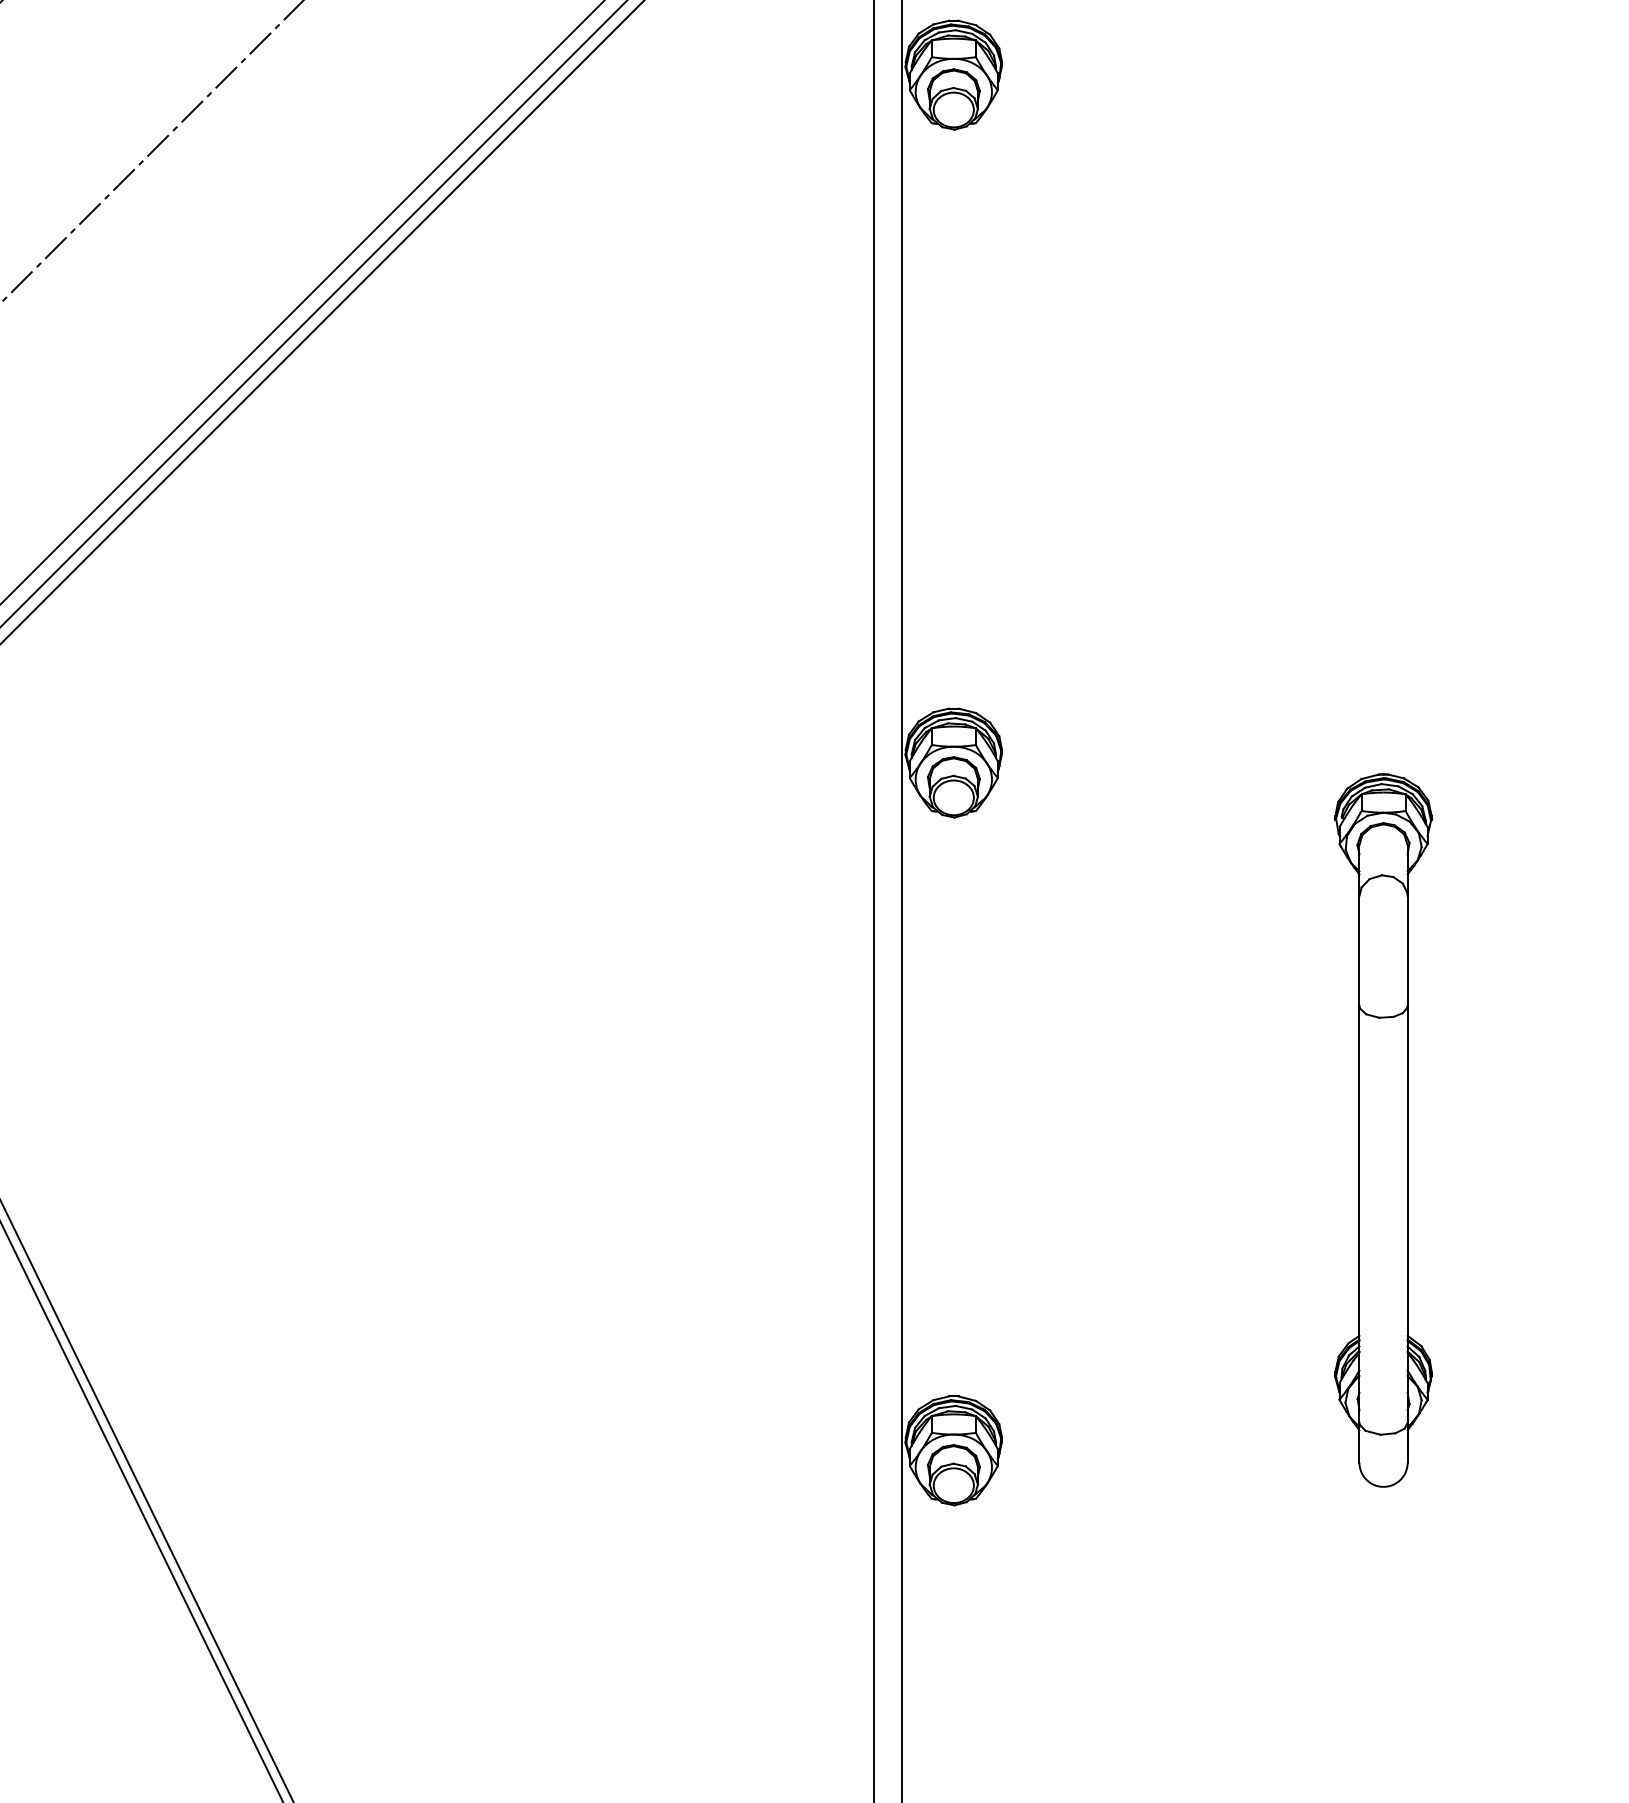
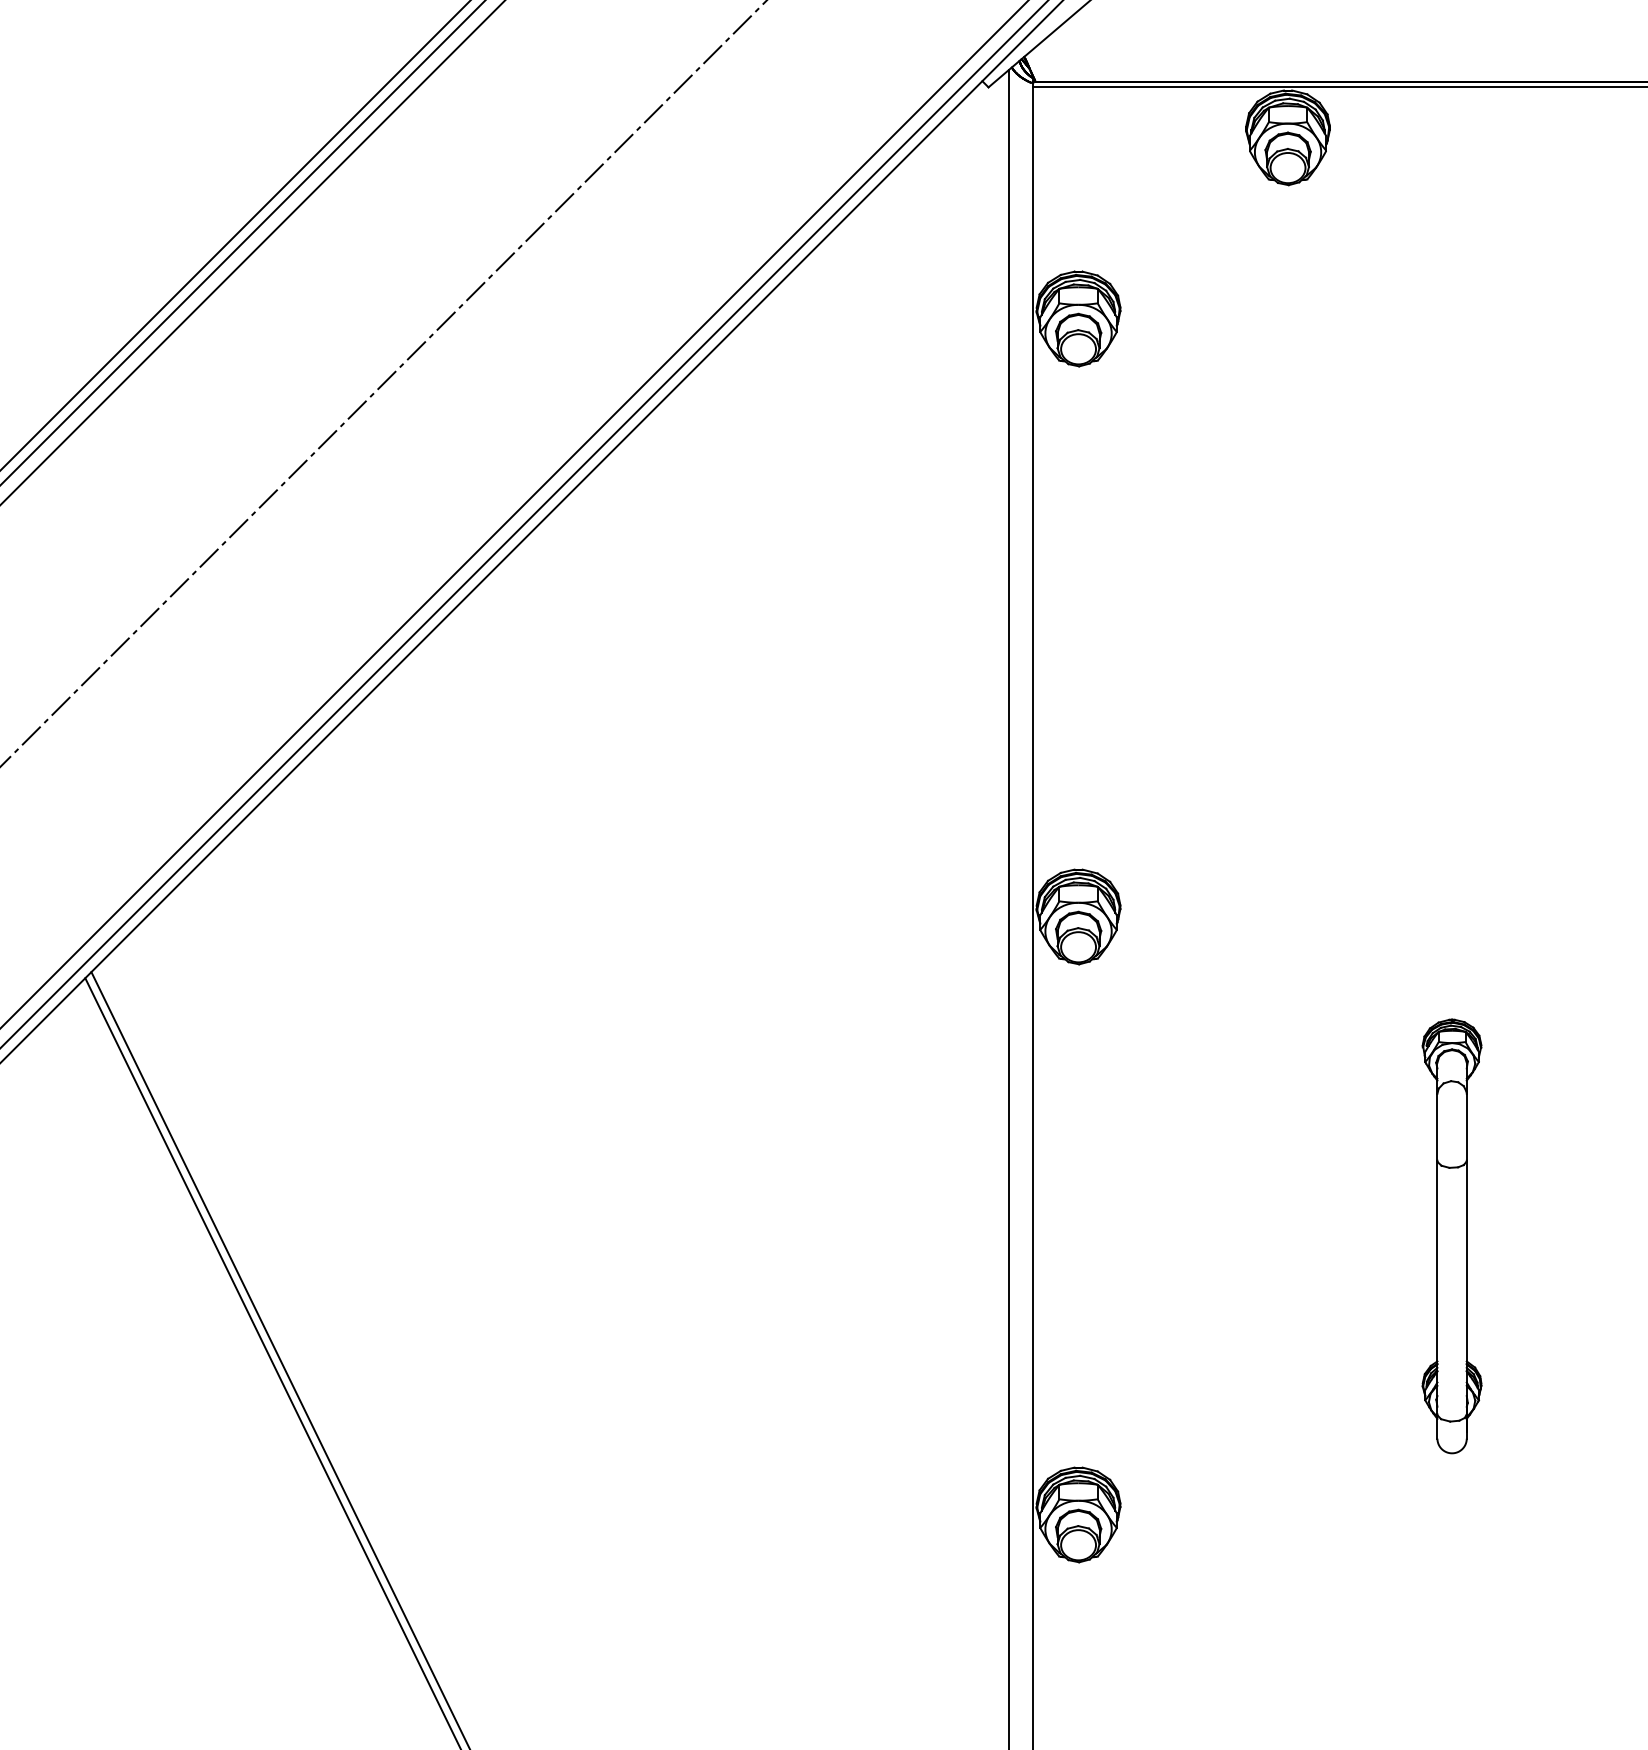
part: (1382, 1130) -> (1451, 1236), size x0.7

